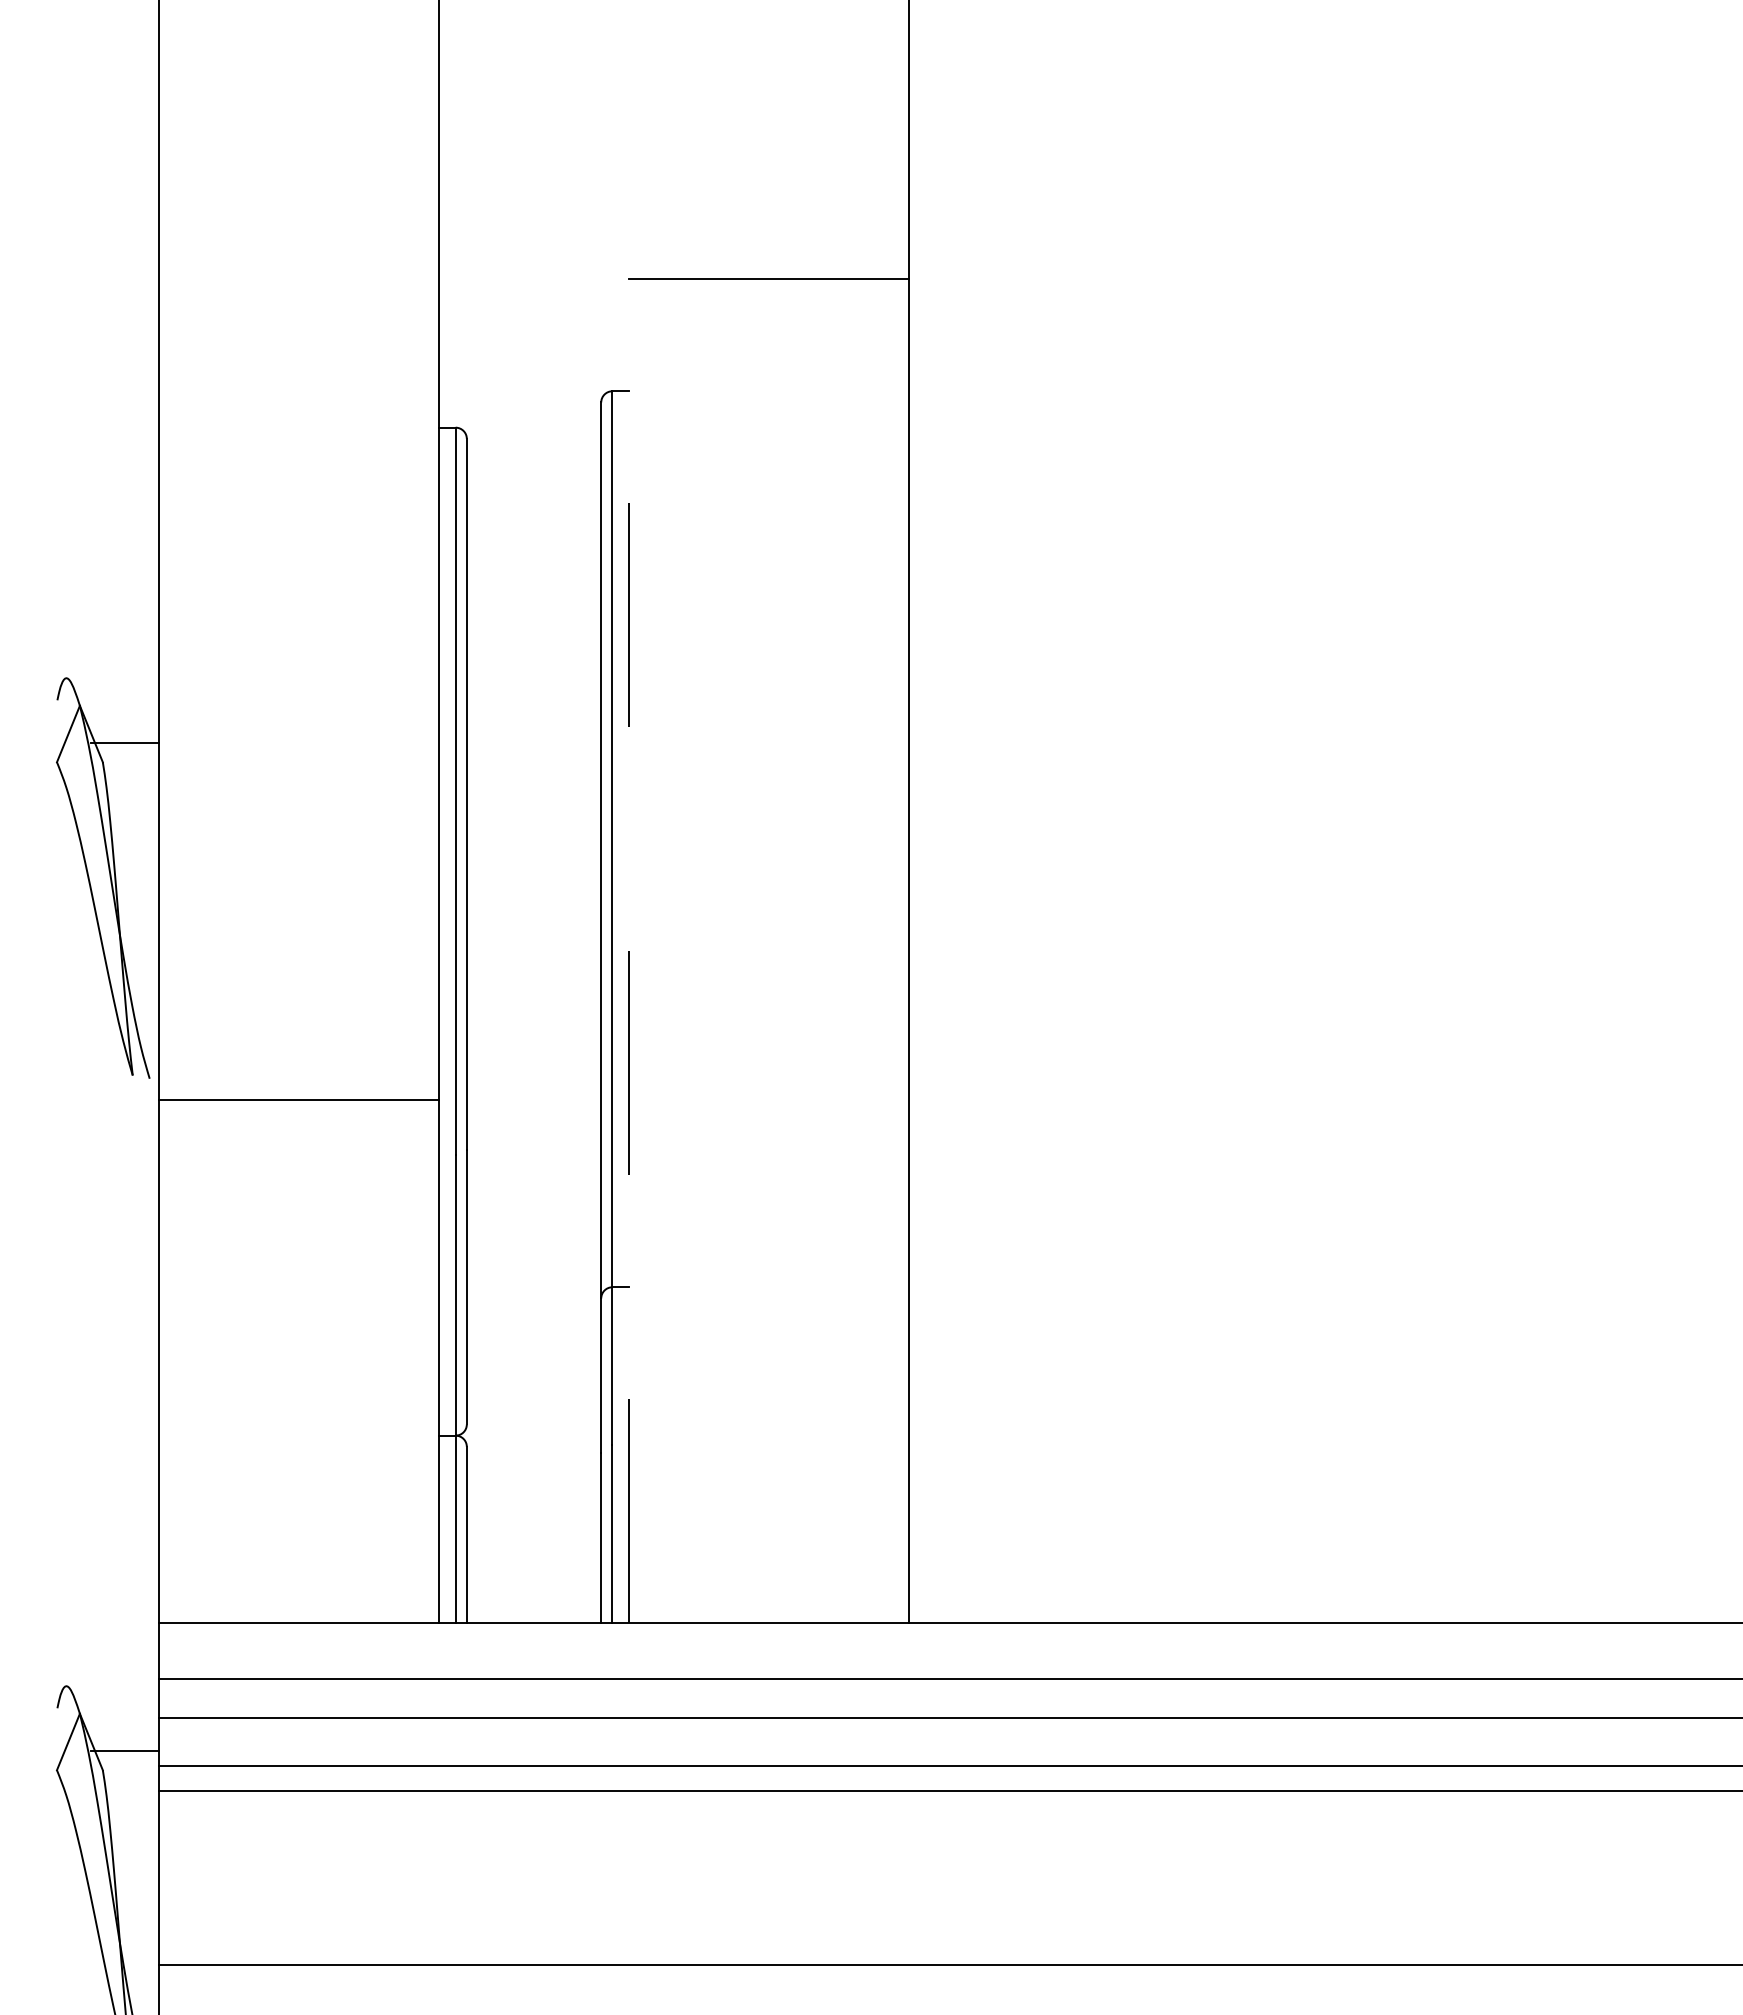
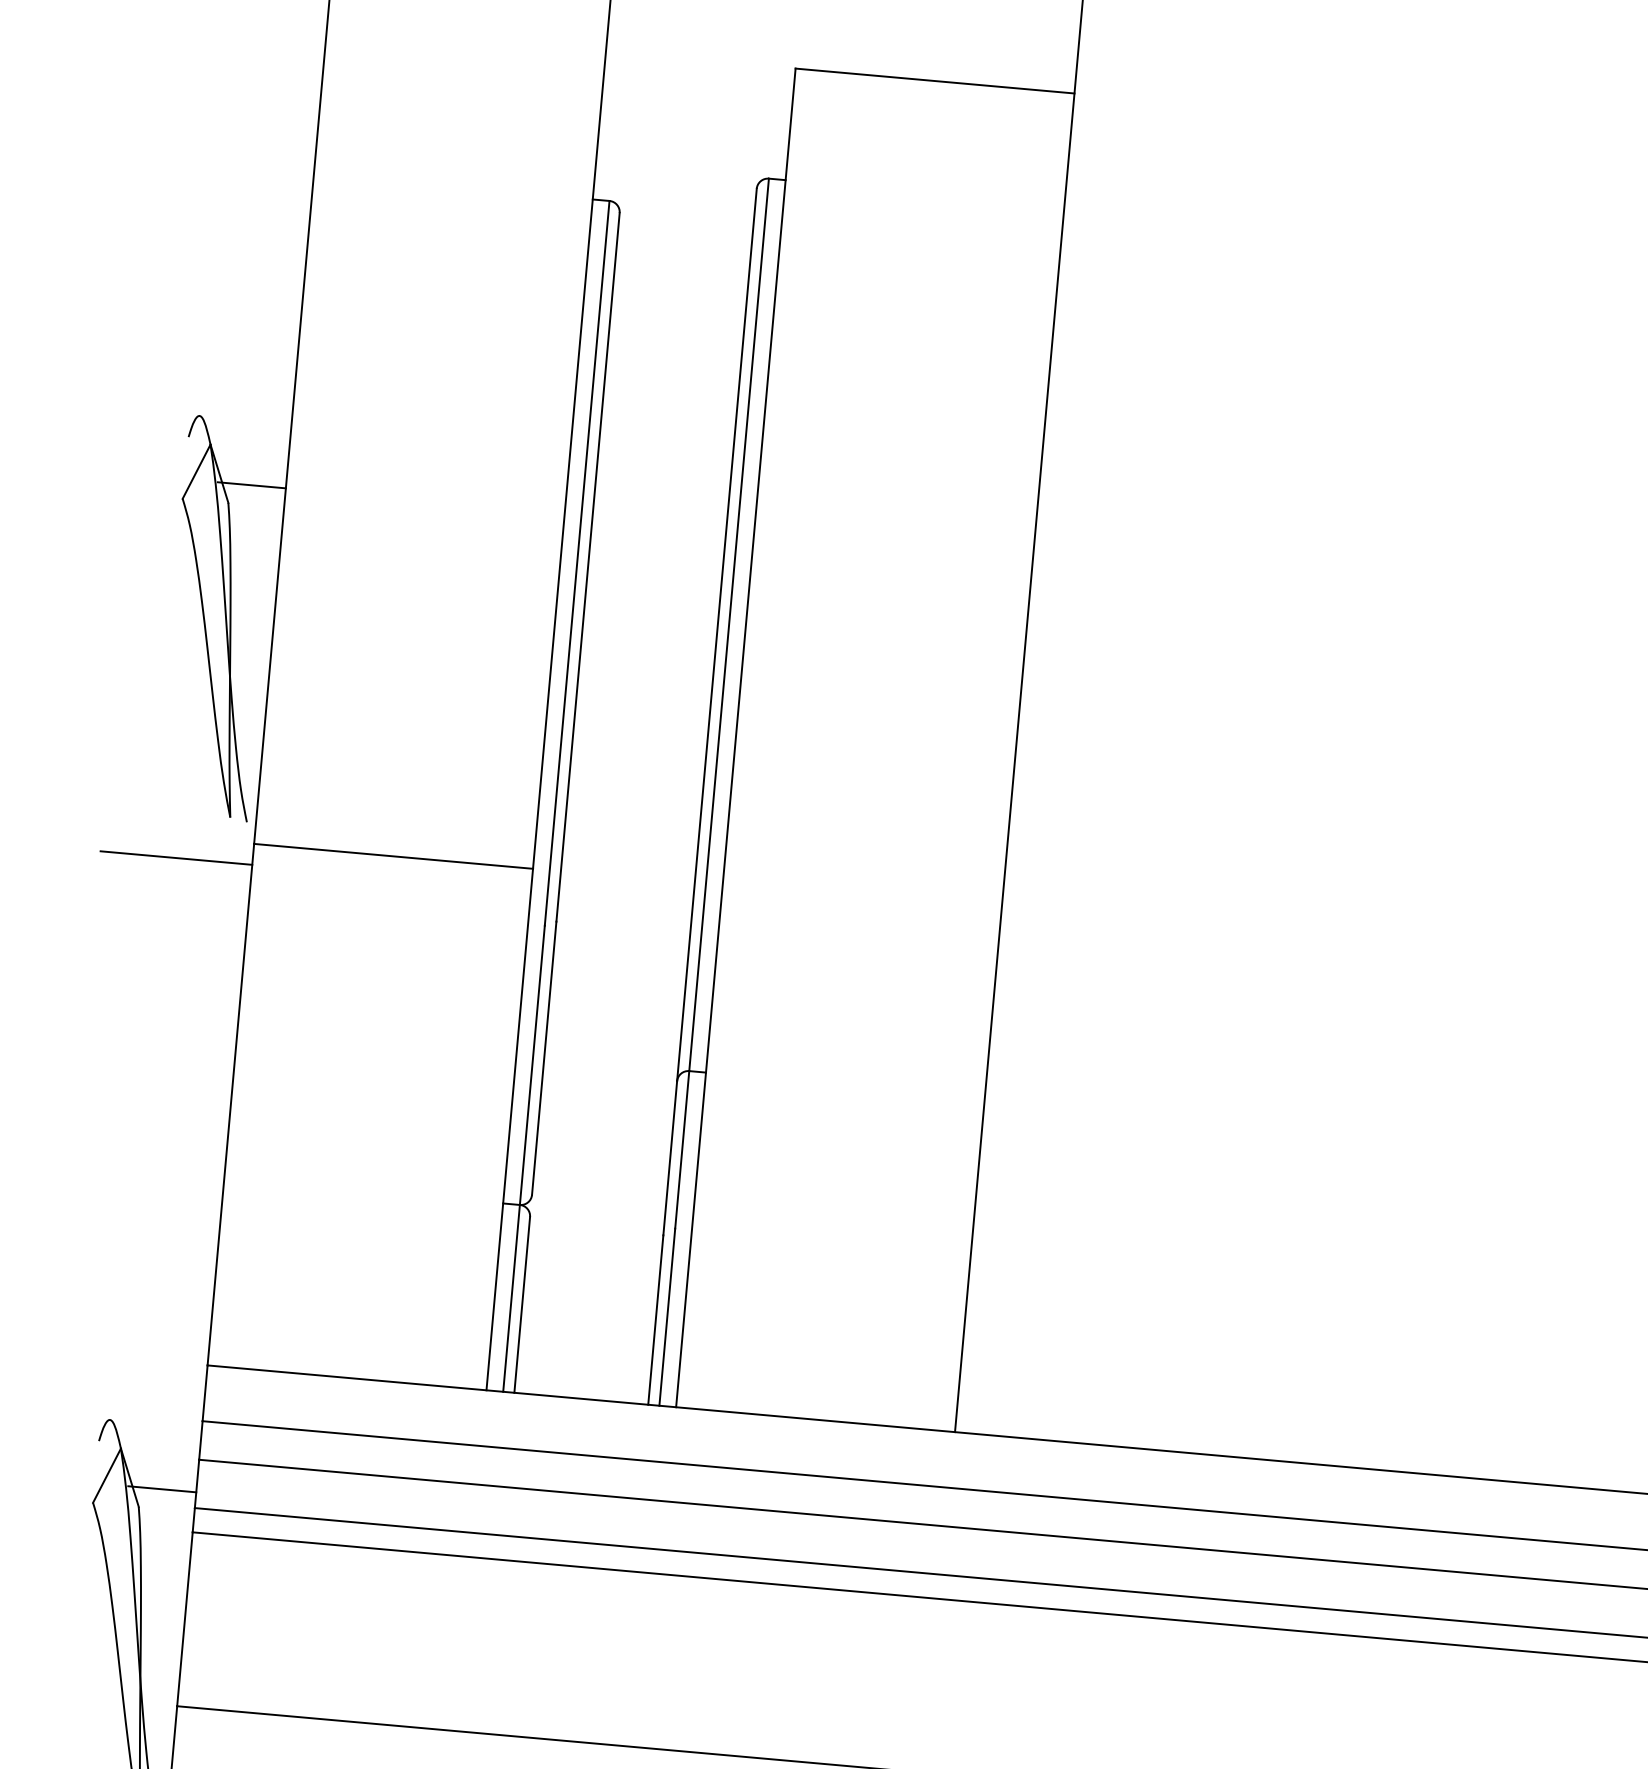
line: (629, 951) -> (736, 738), dashed -> solid
line: (82, 1120) -> (176, 857), added

